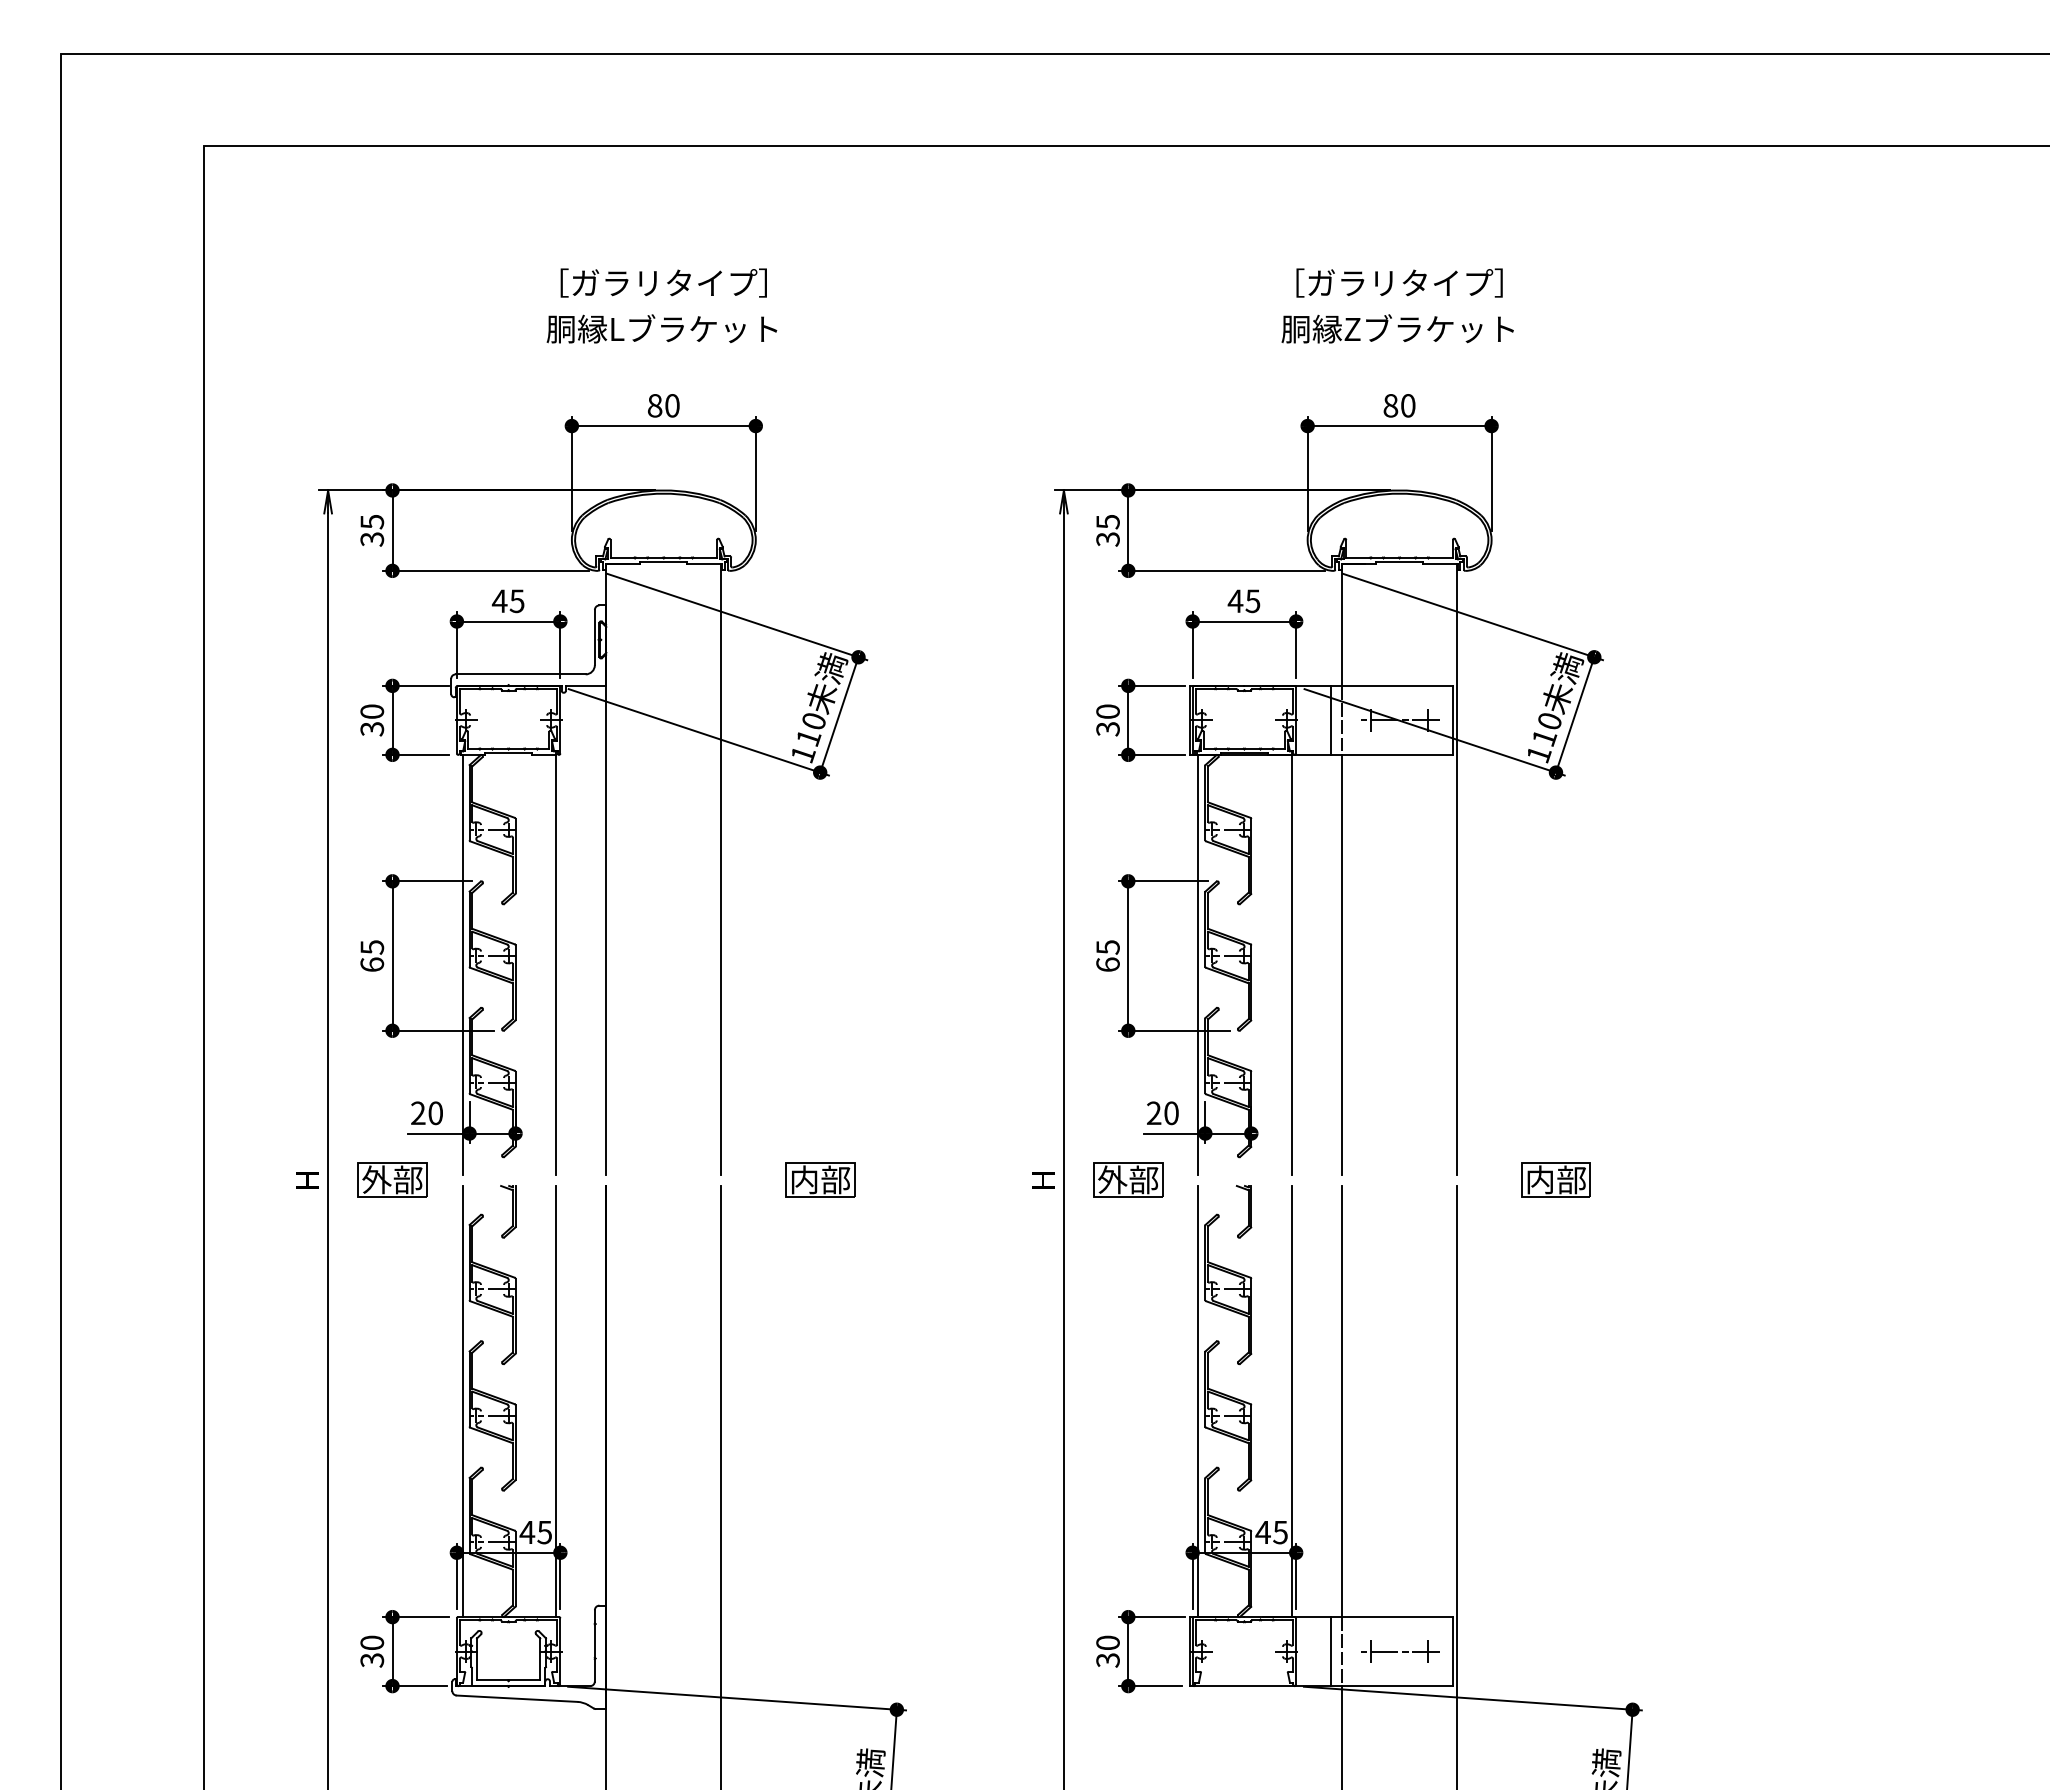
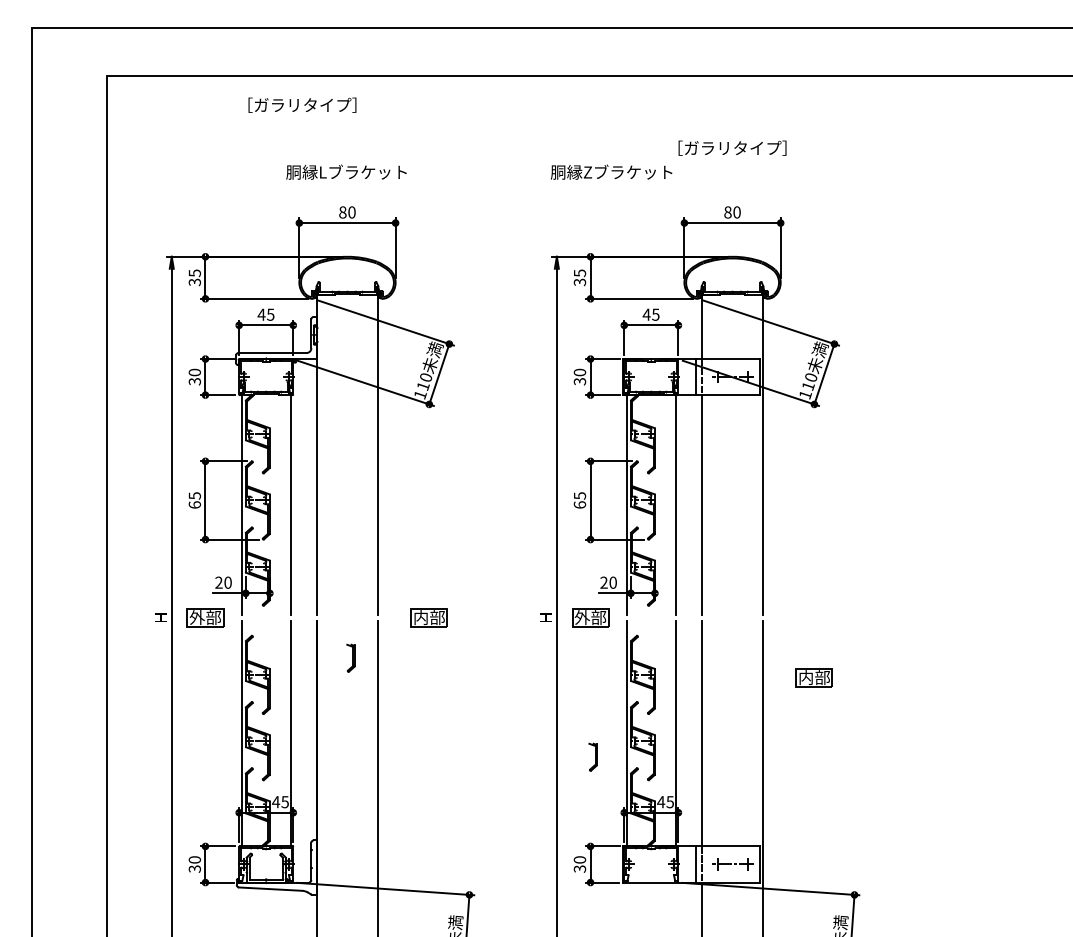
text: (663, 281) -> (302, 104), moved
text: (1397, 327) -> (611, 171), moved
part: (1554, 1179) -> (813, 677), moved
part: (507, 1210) -> (350, 657), moved
part: (1242, 1210) -> (592, 756), moved

